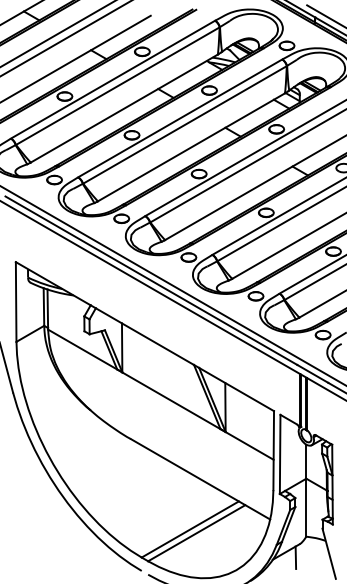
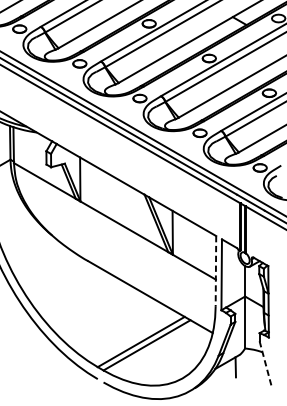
line: (273, 450) -> (215, 271), solid -> dashed
line: (329, 554) -> (265, 364), solid -> dashed

